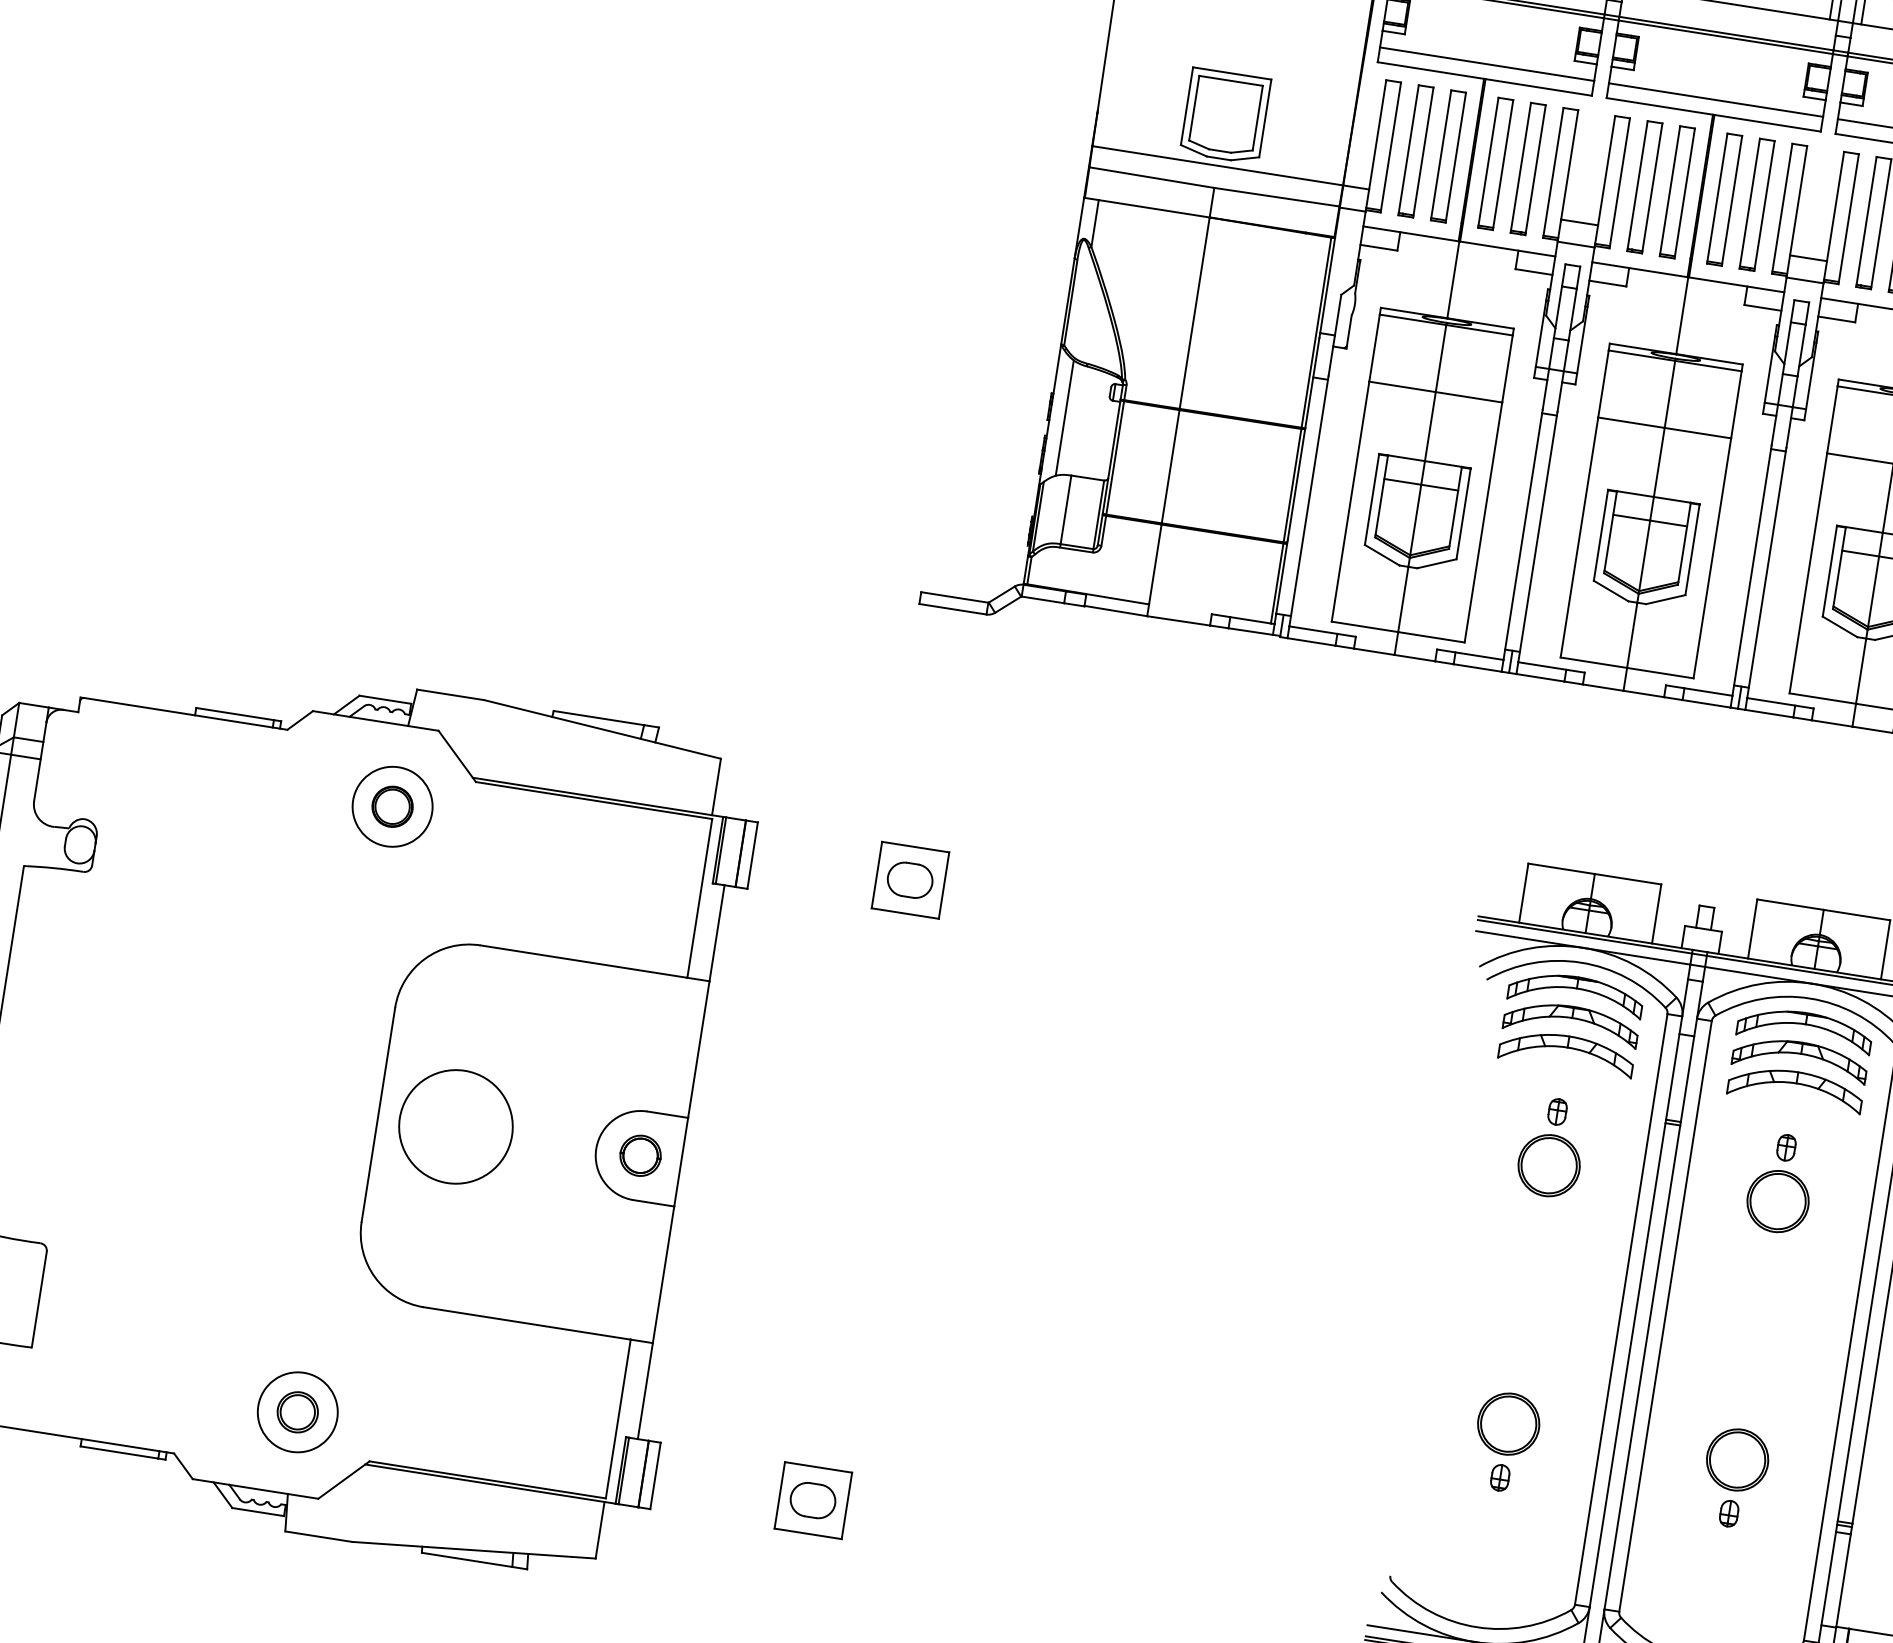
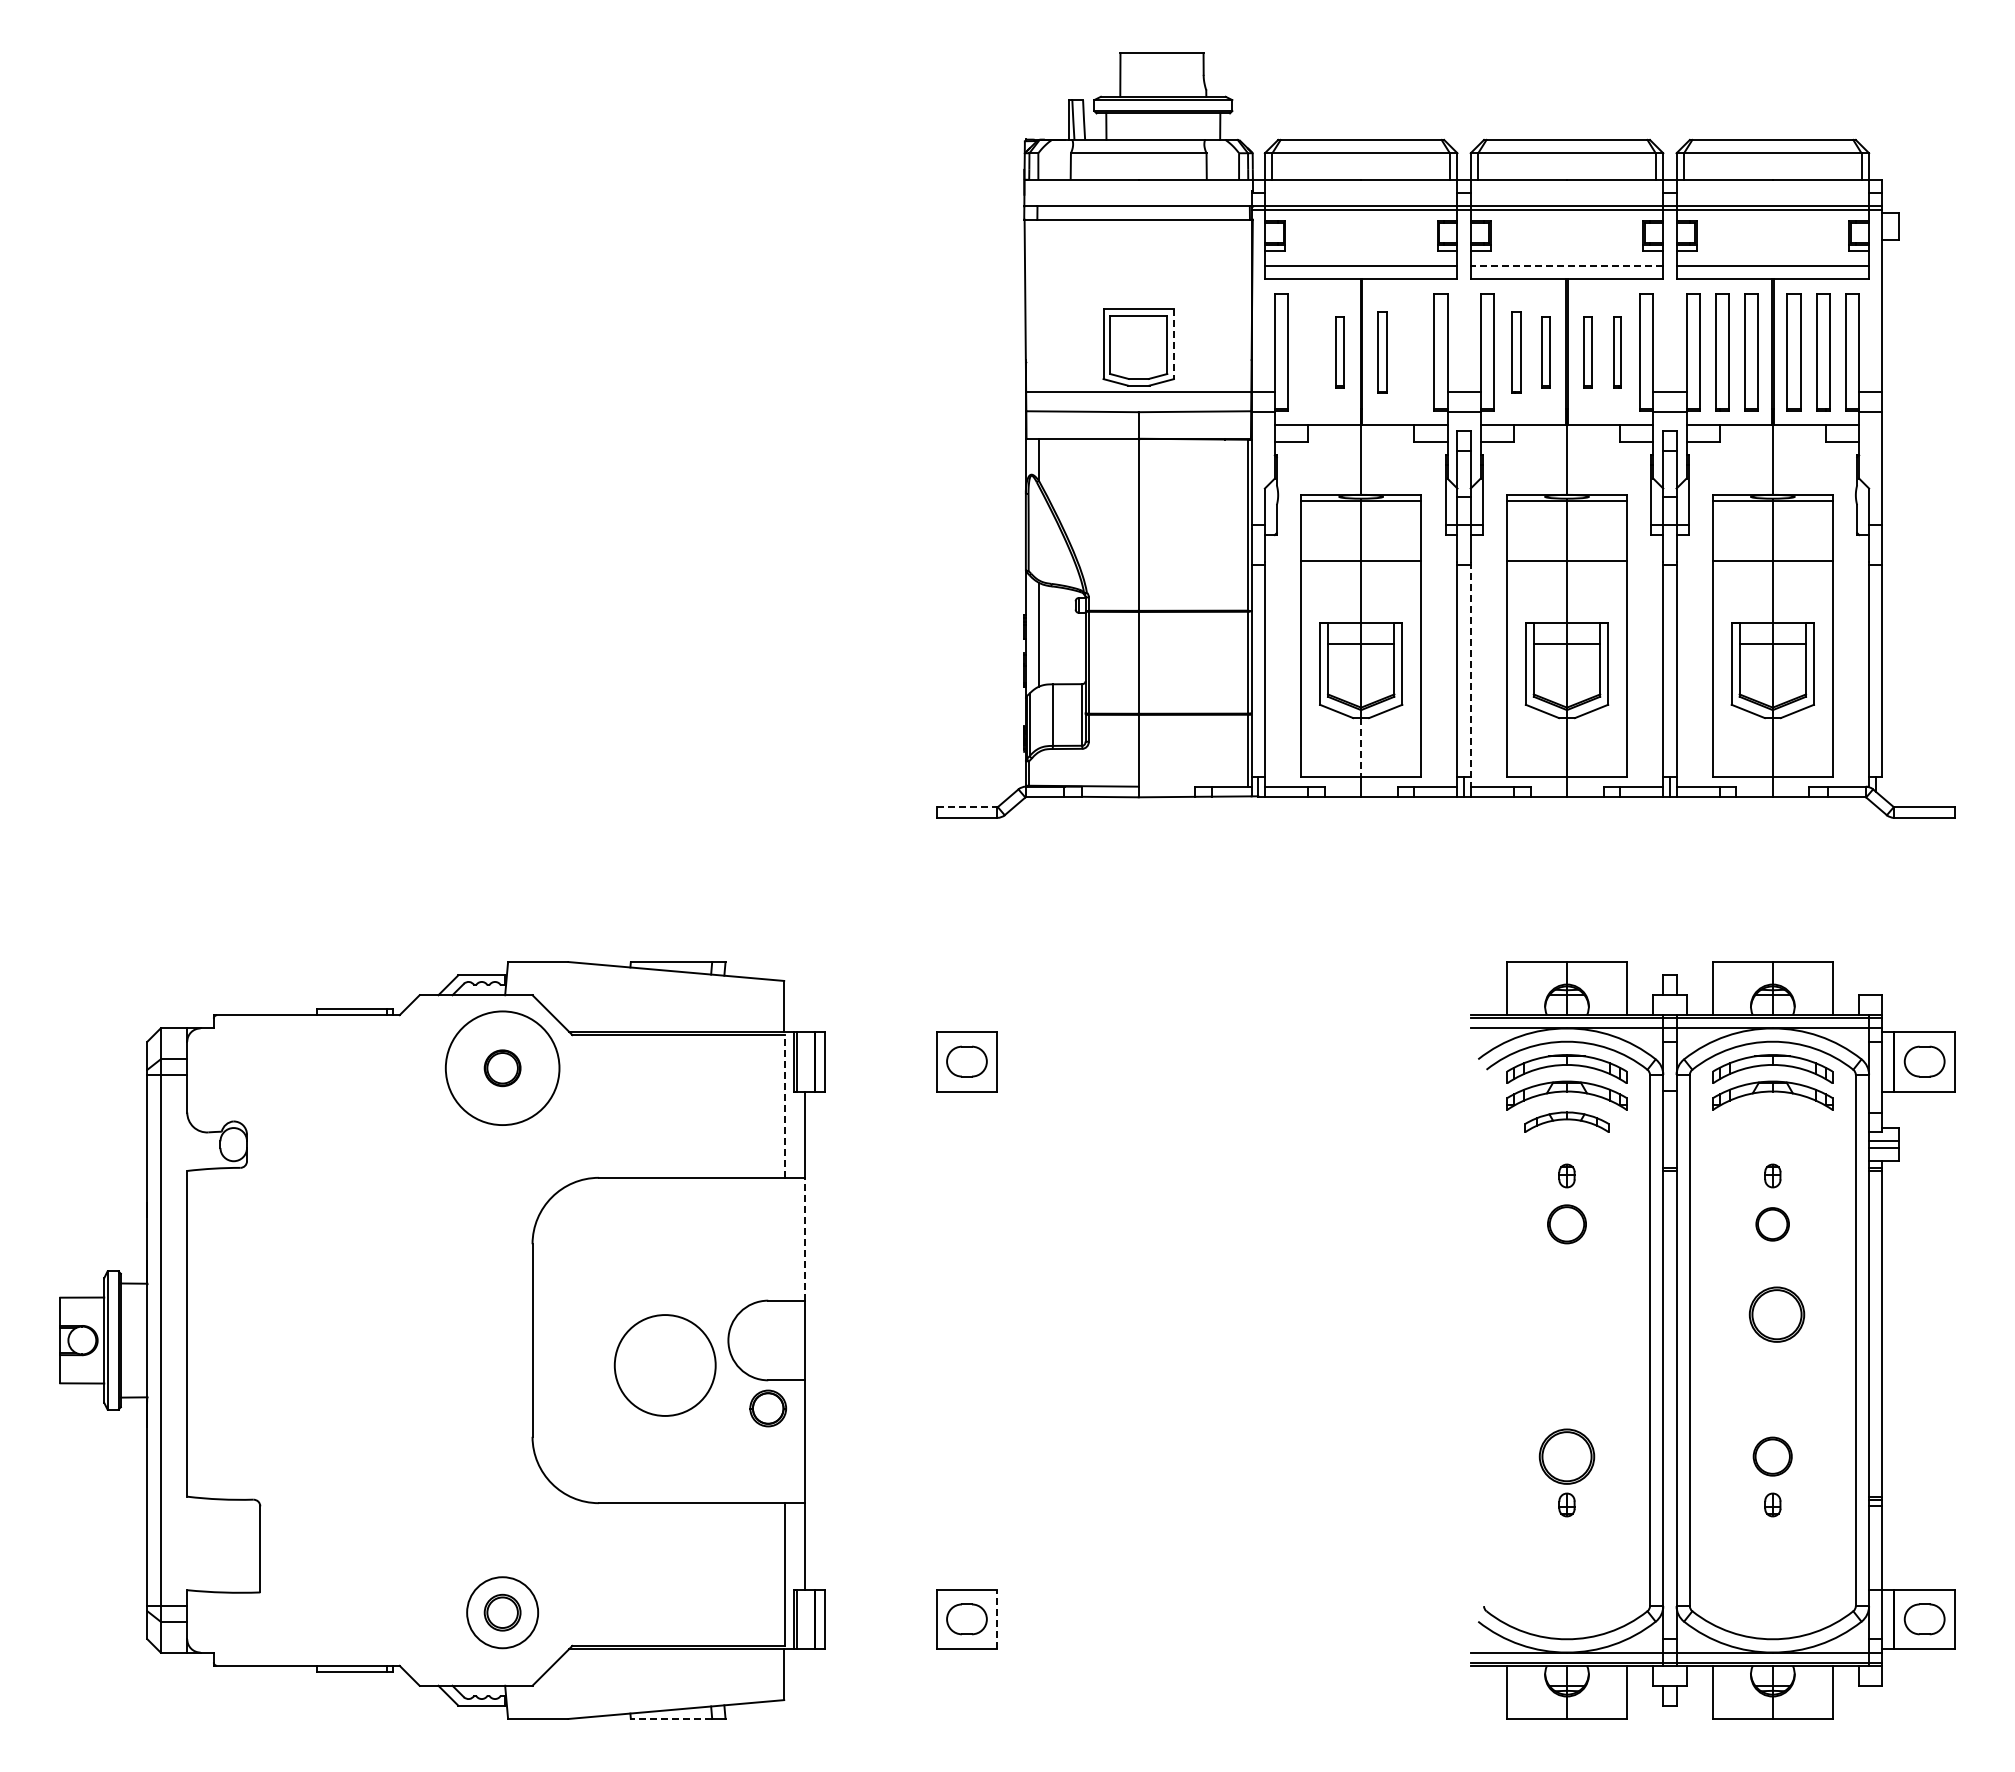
line: (1715, 100) -> (1566, 266), solid -> dashed
line: (1264, 118) -> (1173, 344), solid -> dashed
part: (1415, 151) -> (1310, 352), removed
part: (1447, 156) -> (1339, 352), size x0.6
part: (1495, 164) -> (1382, 352), size x0.7
part: (1528, 169) -> (1411, 352), removed
part: (1644, 187) -> (1516, 352), size x0.7
part: (1677, 192) -> (1545, 352), size x0.6
part: (1724, 199) -> (1588, 352), size x0.6
part: (1757, 204) -> (1617, 352), size x0.6
line: (1537, 537) -> (1470, 674), solid -> dashed
line: (955, 597) -> (967, 807), solid -> dashed
line: (1403, 599) -> (1361, 747), solid -> dashed
circle: (392, 805) -> (502, 1067), size x1.6
line: (699, 897) -> (784, 1105), solid -> dashed
line: (698, 1048) -> (804, 1238), solid -> dashed
part: (1566, 1052) -> (1566, 1122), size x0.7
part: (1795, 1088) -> (1772, 1122), removed
circle: (455, 1126) -> (664, 1365), moved
part: (640, 1155) -> (768, 1408), moved
part: (1548, 1165) -> (1566, 1224), size x0.7
part: (1777, 1201) -> (1772, 1224), size x0.6
part: (1766, 1302) -> (1776, 1314), added
part: (1737, 1459) -> (1772, 1456), size x0.7
line: (846, 1506) -> (997, 1619), solid -> dashed
line: (467, 1559) -> (671, 1718), solid -> dashed

